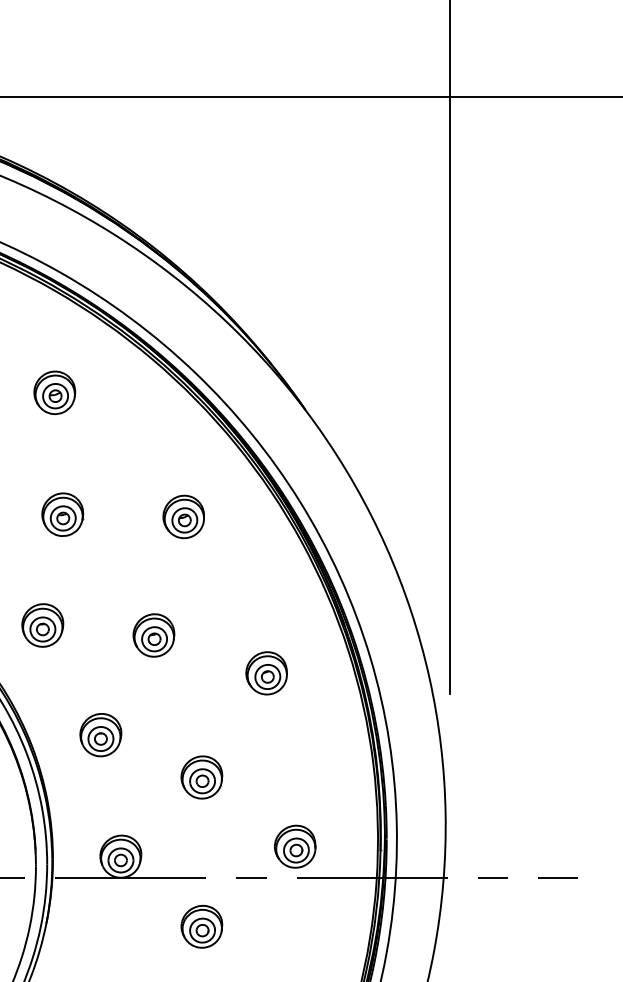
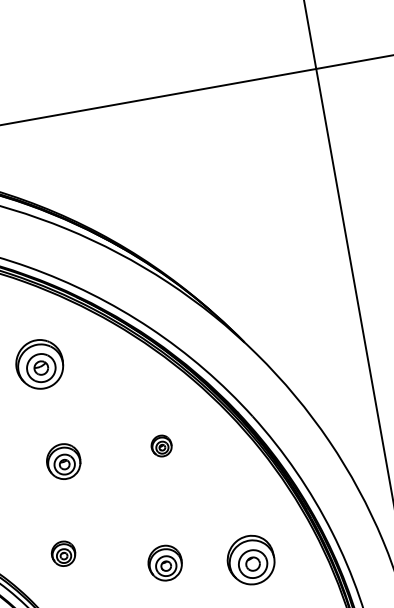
part: (54, 392) -> (39, 364), size x1.4
part: (183, 516) -> (161, 445), size x0.6
part: (42, 625) -> (63, 553), size x0.7
part: (153, 635) -> (164, 563), moved
part: (266, 673) -> (250, 560), size x1.4

